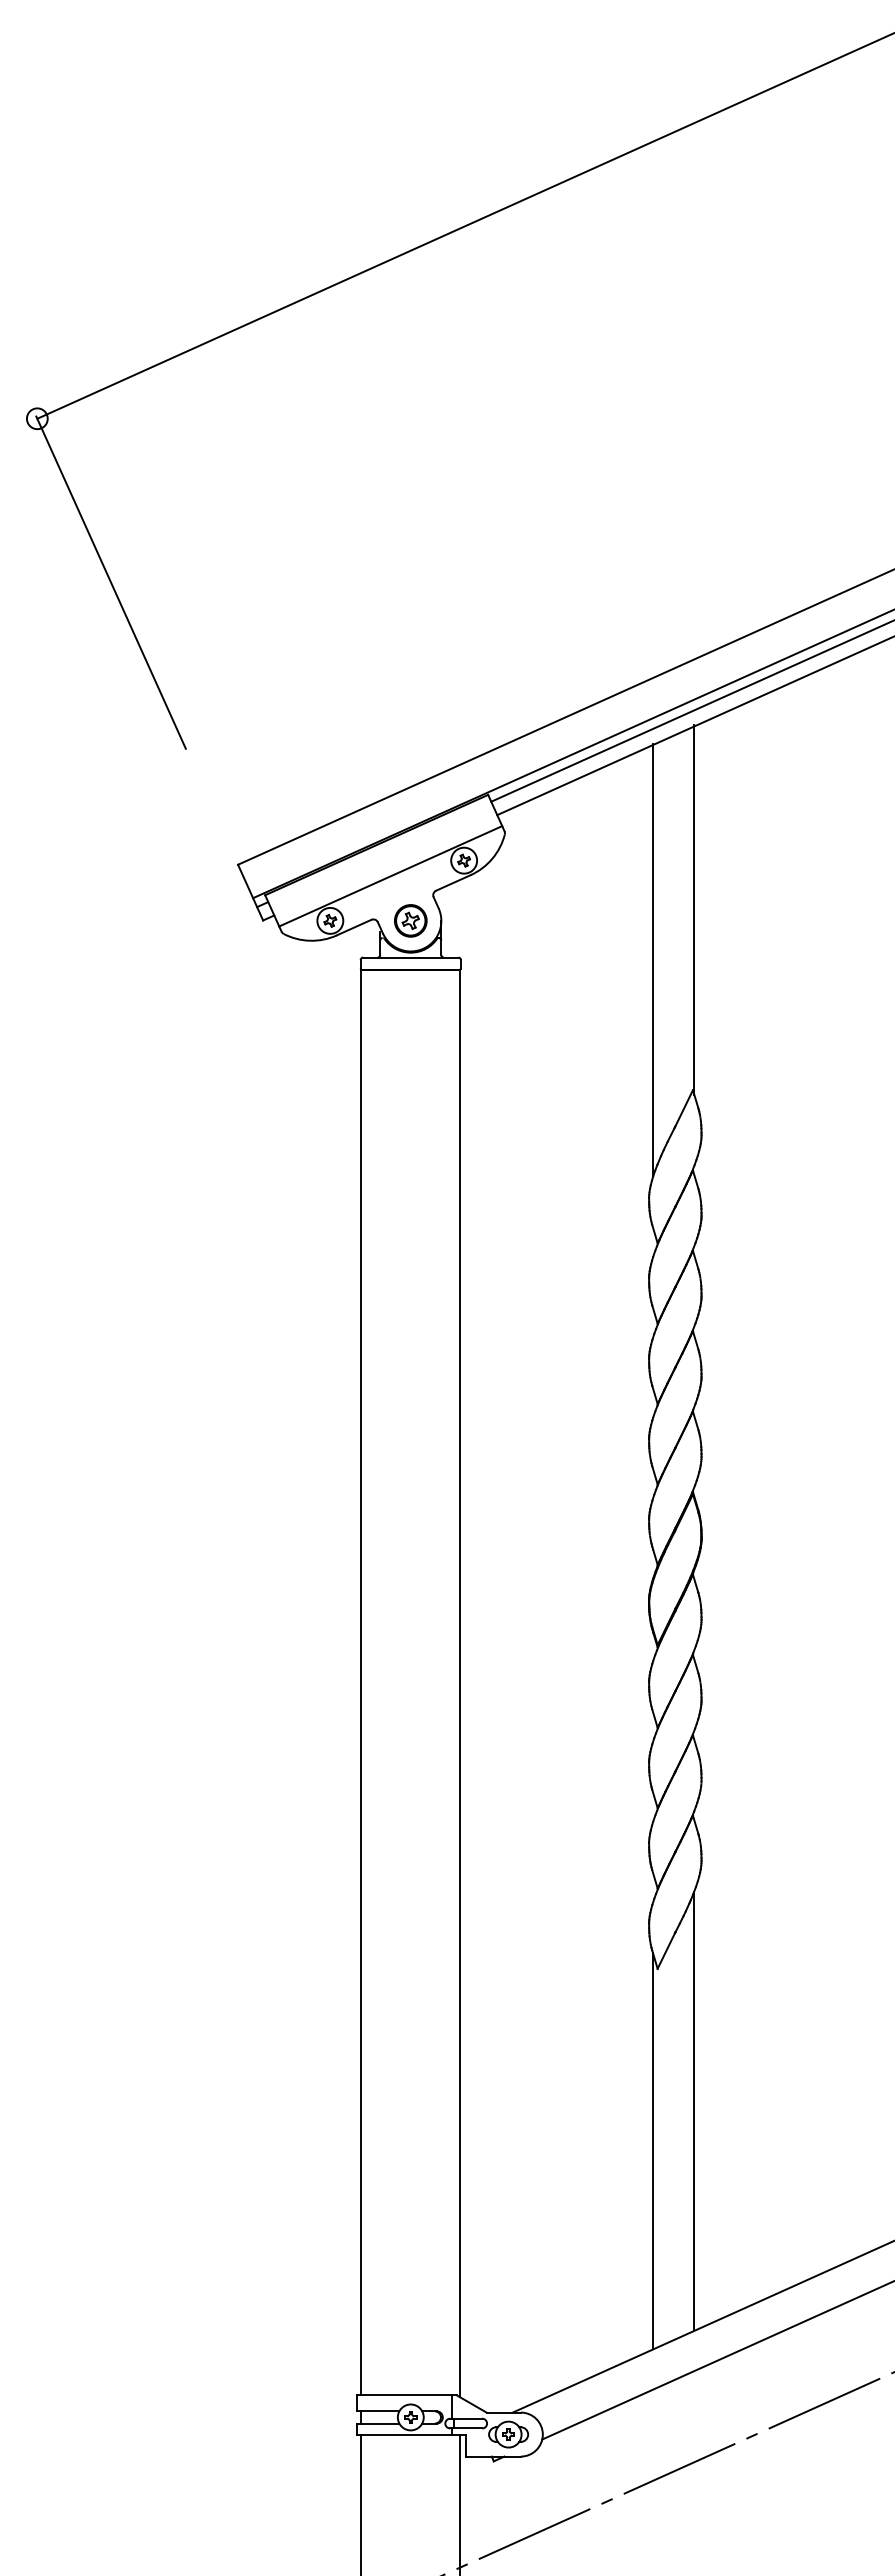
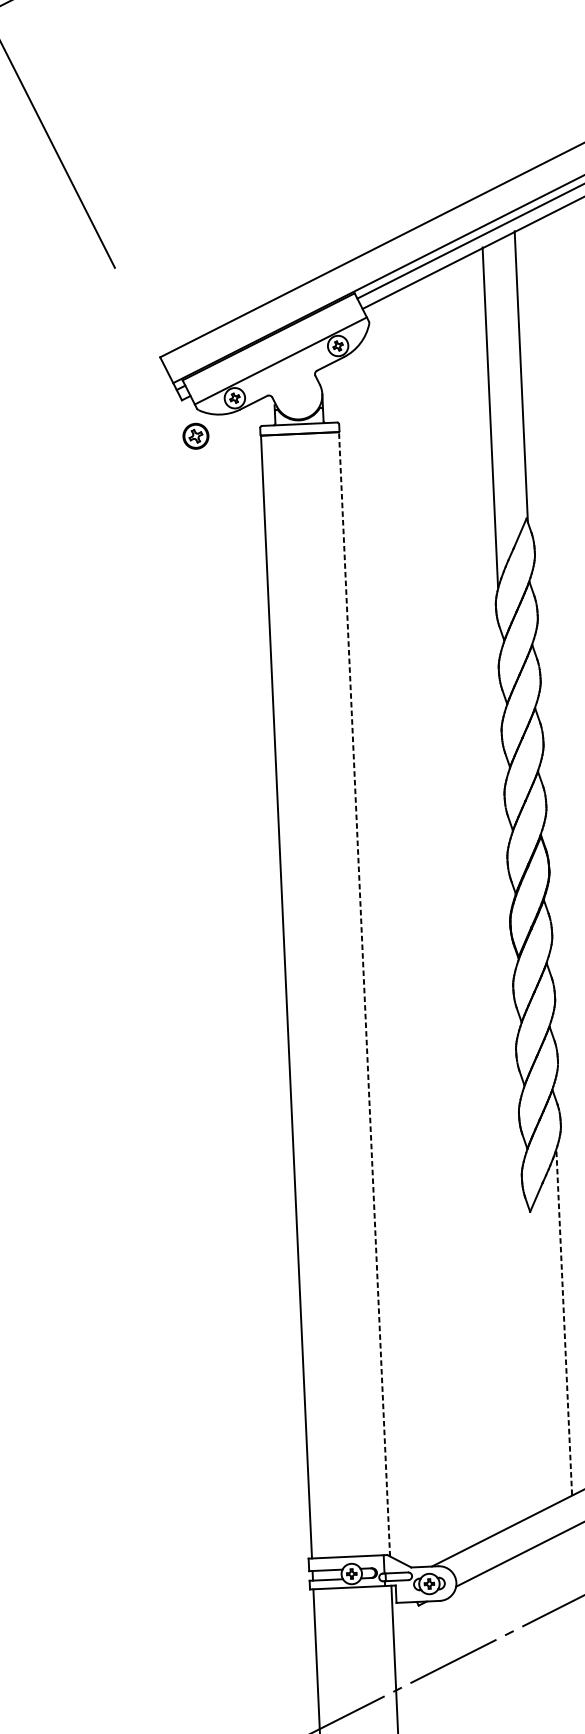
part: (410, 920) -> (195, 436), moved
line: (460, 1683) -> (364, 994), solid -> dashed
line: (694, 2111) -> (564, 1322), solid -> dashed
line: (652, 2150) -> (532, 1355), removed

